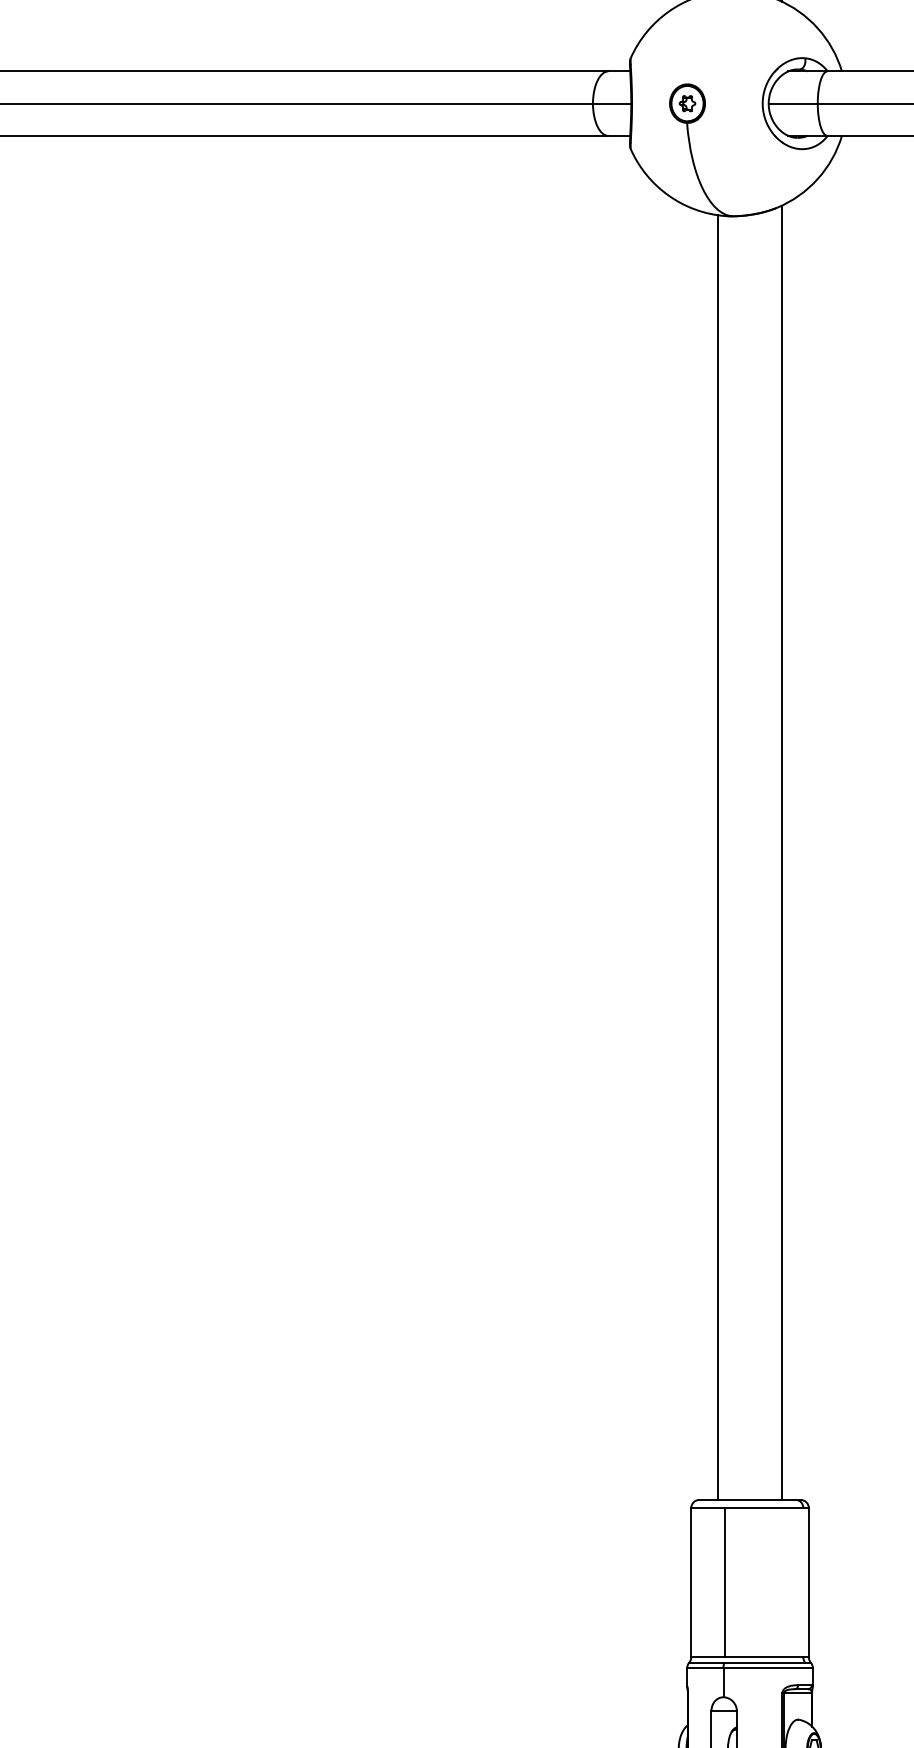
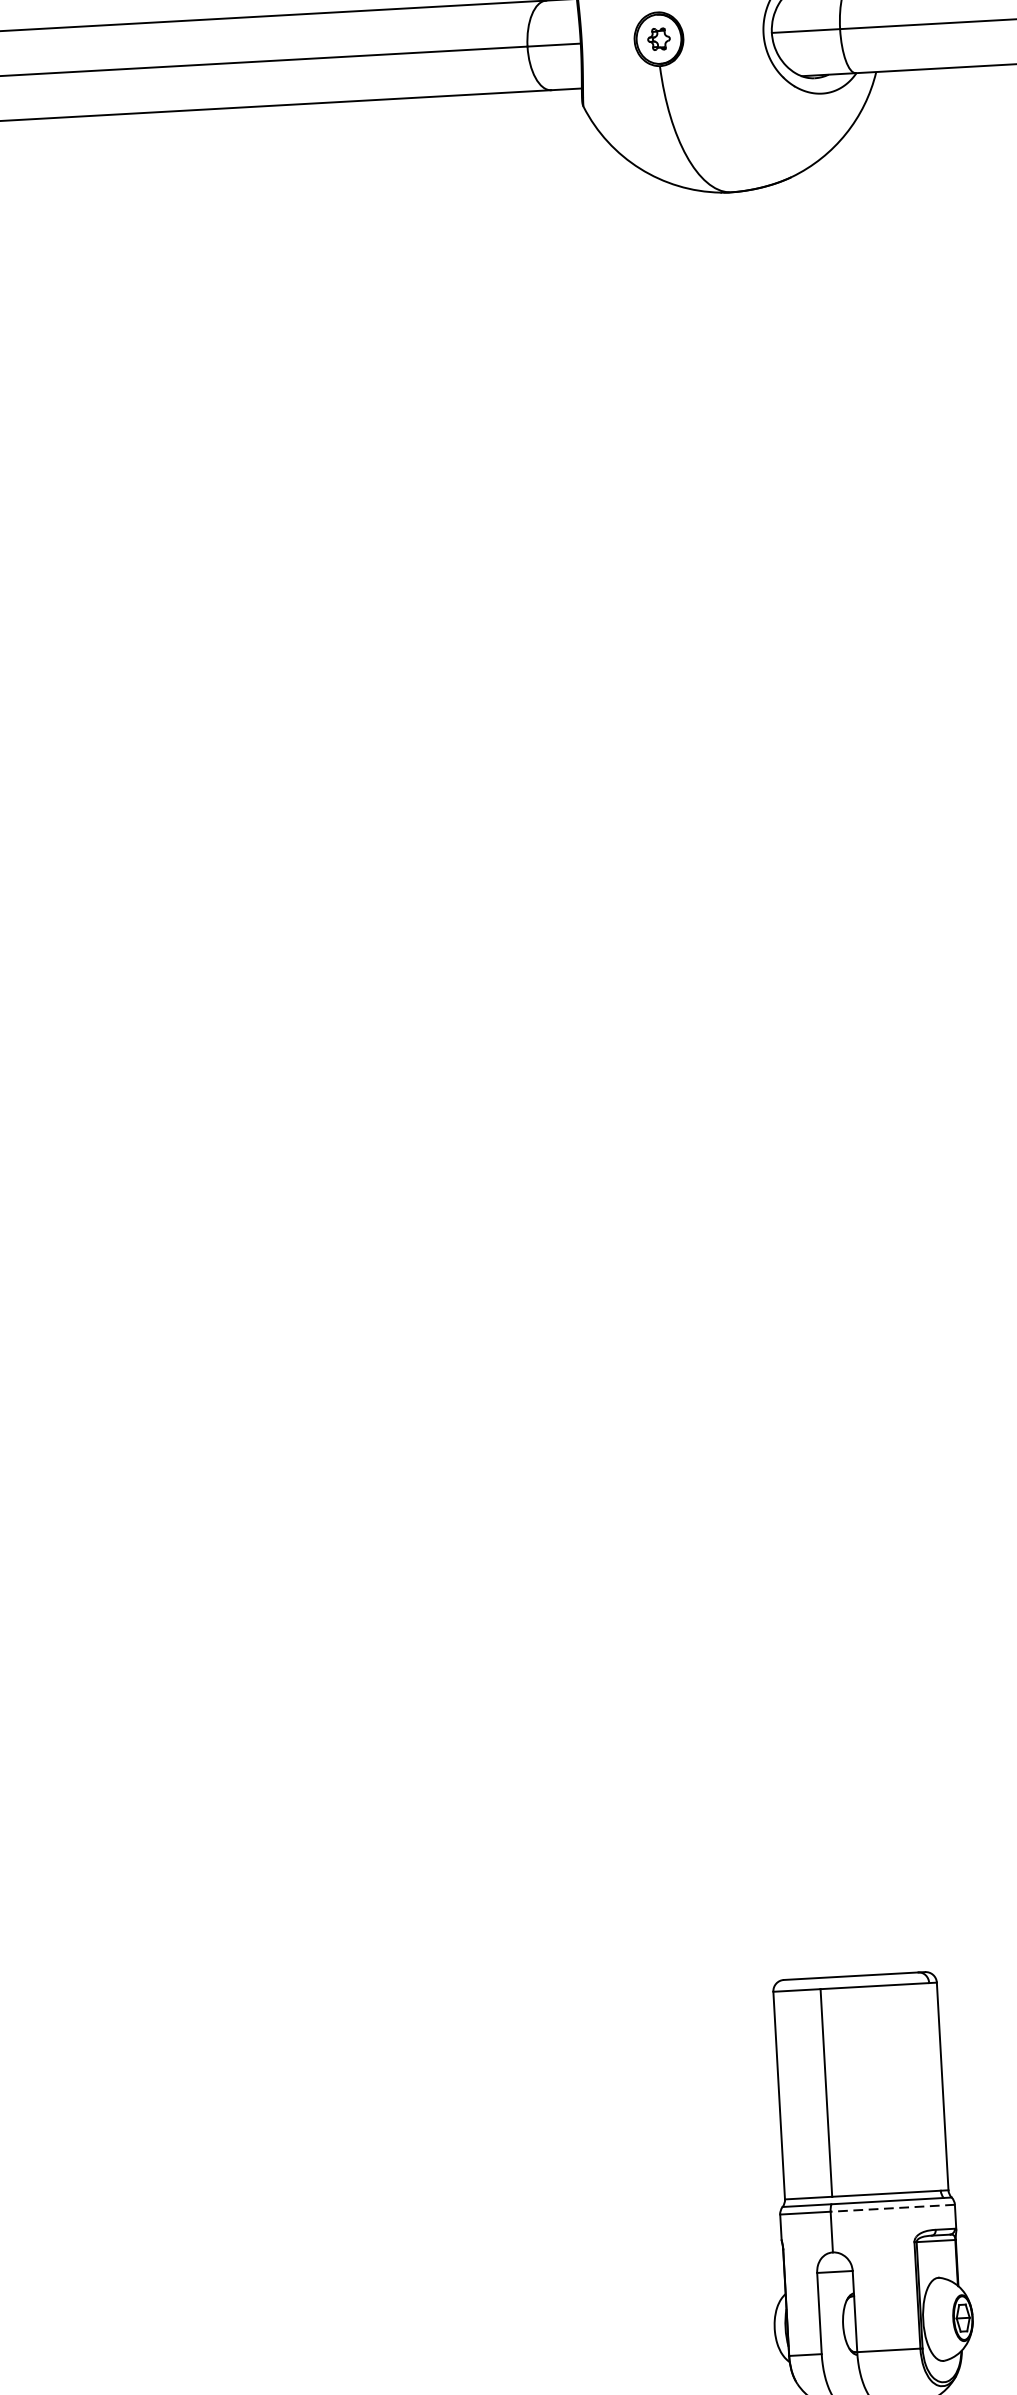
line: (782, 852) -> (849, 1073), removed
line: (717, 857) -> (759, 1085), removed
line: (768, 1668) -> (893, 2208), solid -> dashed

